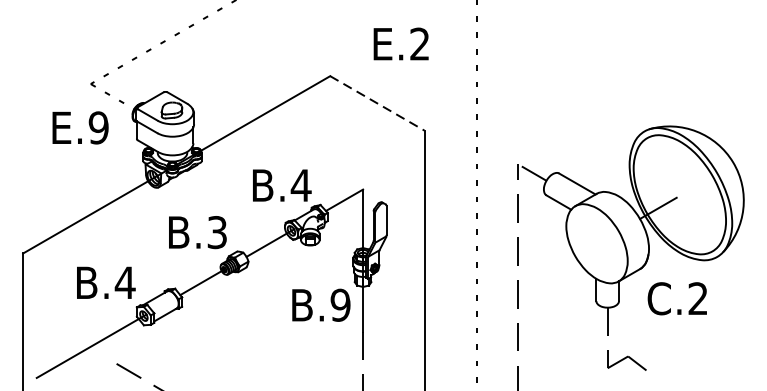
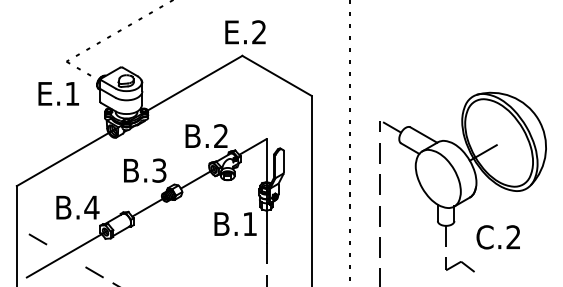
text: (401, 44) -> (245, 32), moved
line: (378, 102) -> (277, 75), dashed -> solid
text: (98, 127) -> (72, 93), E.9 -> E.1
text: (300, 184) -> (220, 135), B.4 -> B.2
text: (676, 298) -> (497, 237), moved
text: (339, 305) -> (249, 224), B.9 -> B.1
line: (51, 326) -> (37, 239), added

